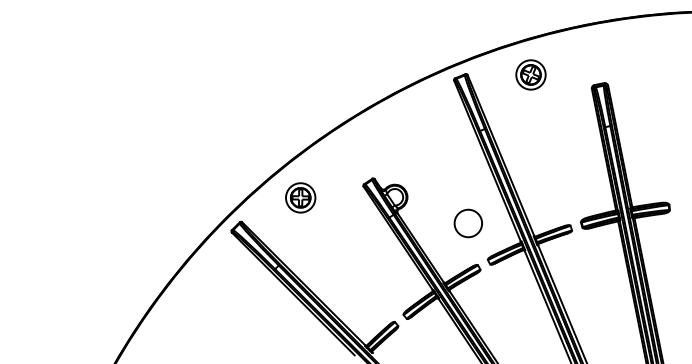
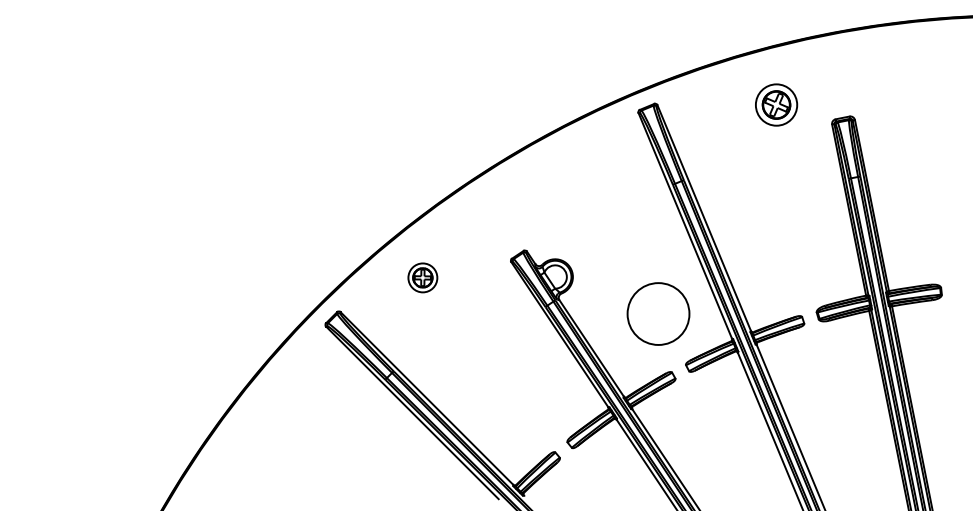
part: (530, 74) -> (776, 104), moved
part: (300, 197) -> (422, 277), size x0.7
circle: (468, 223) -> (658, 313), size x1.6

